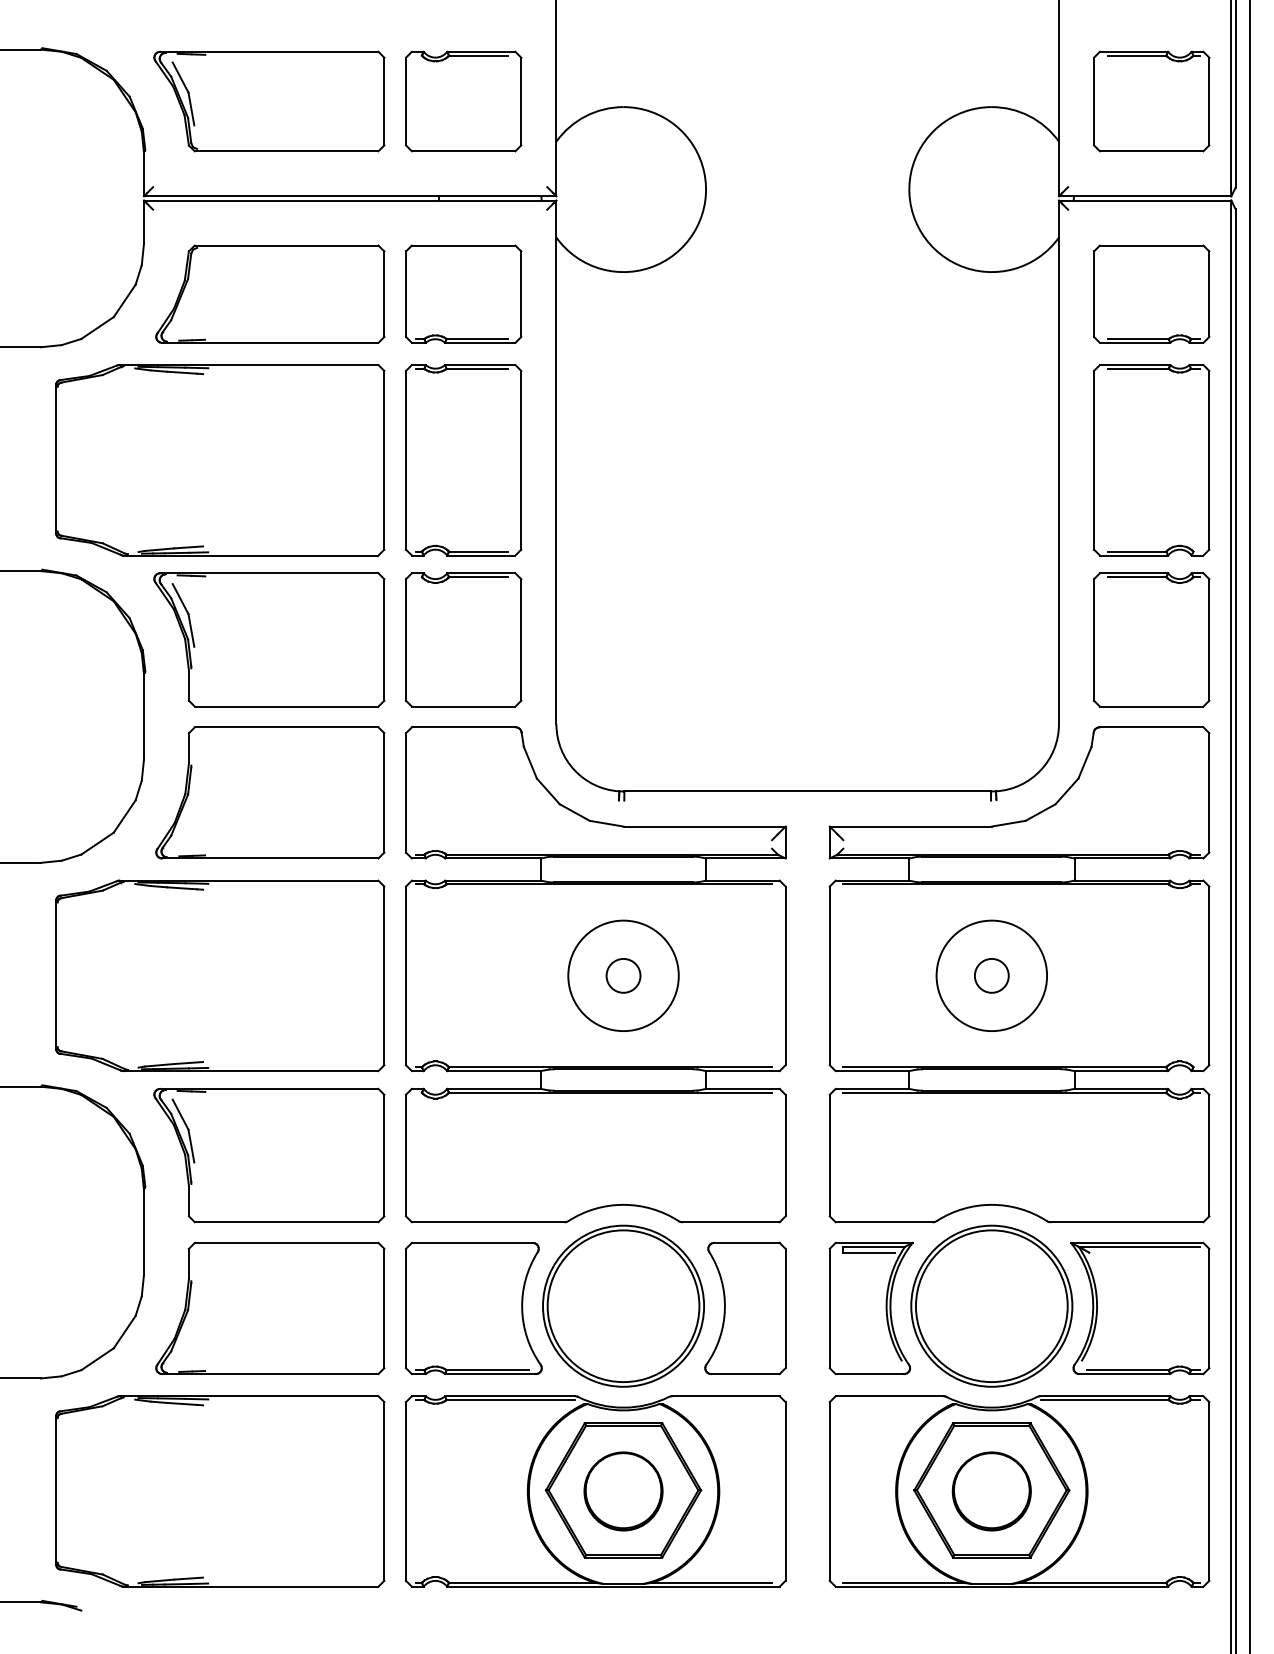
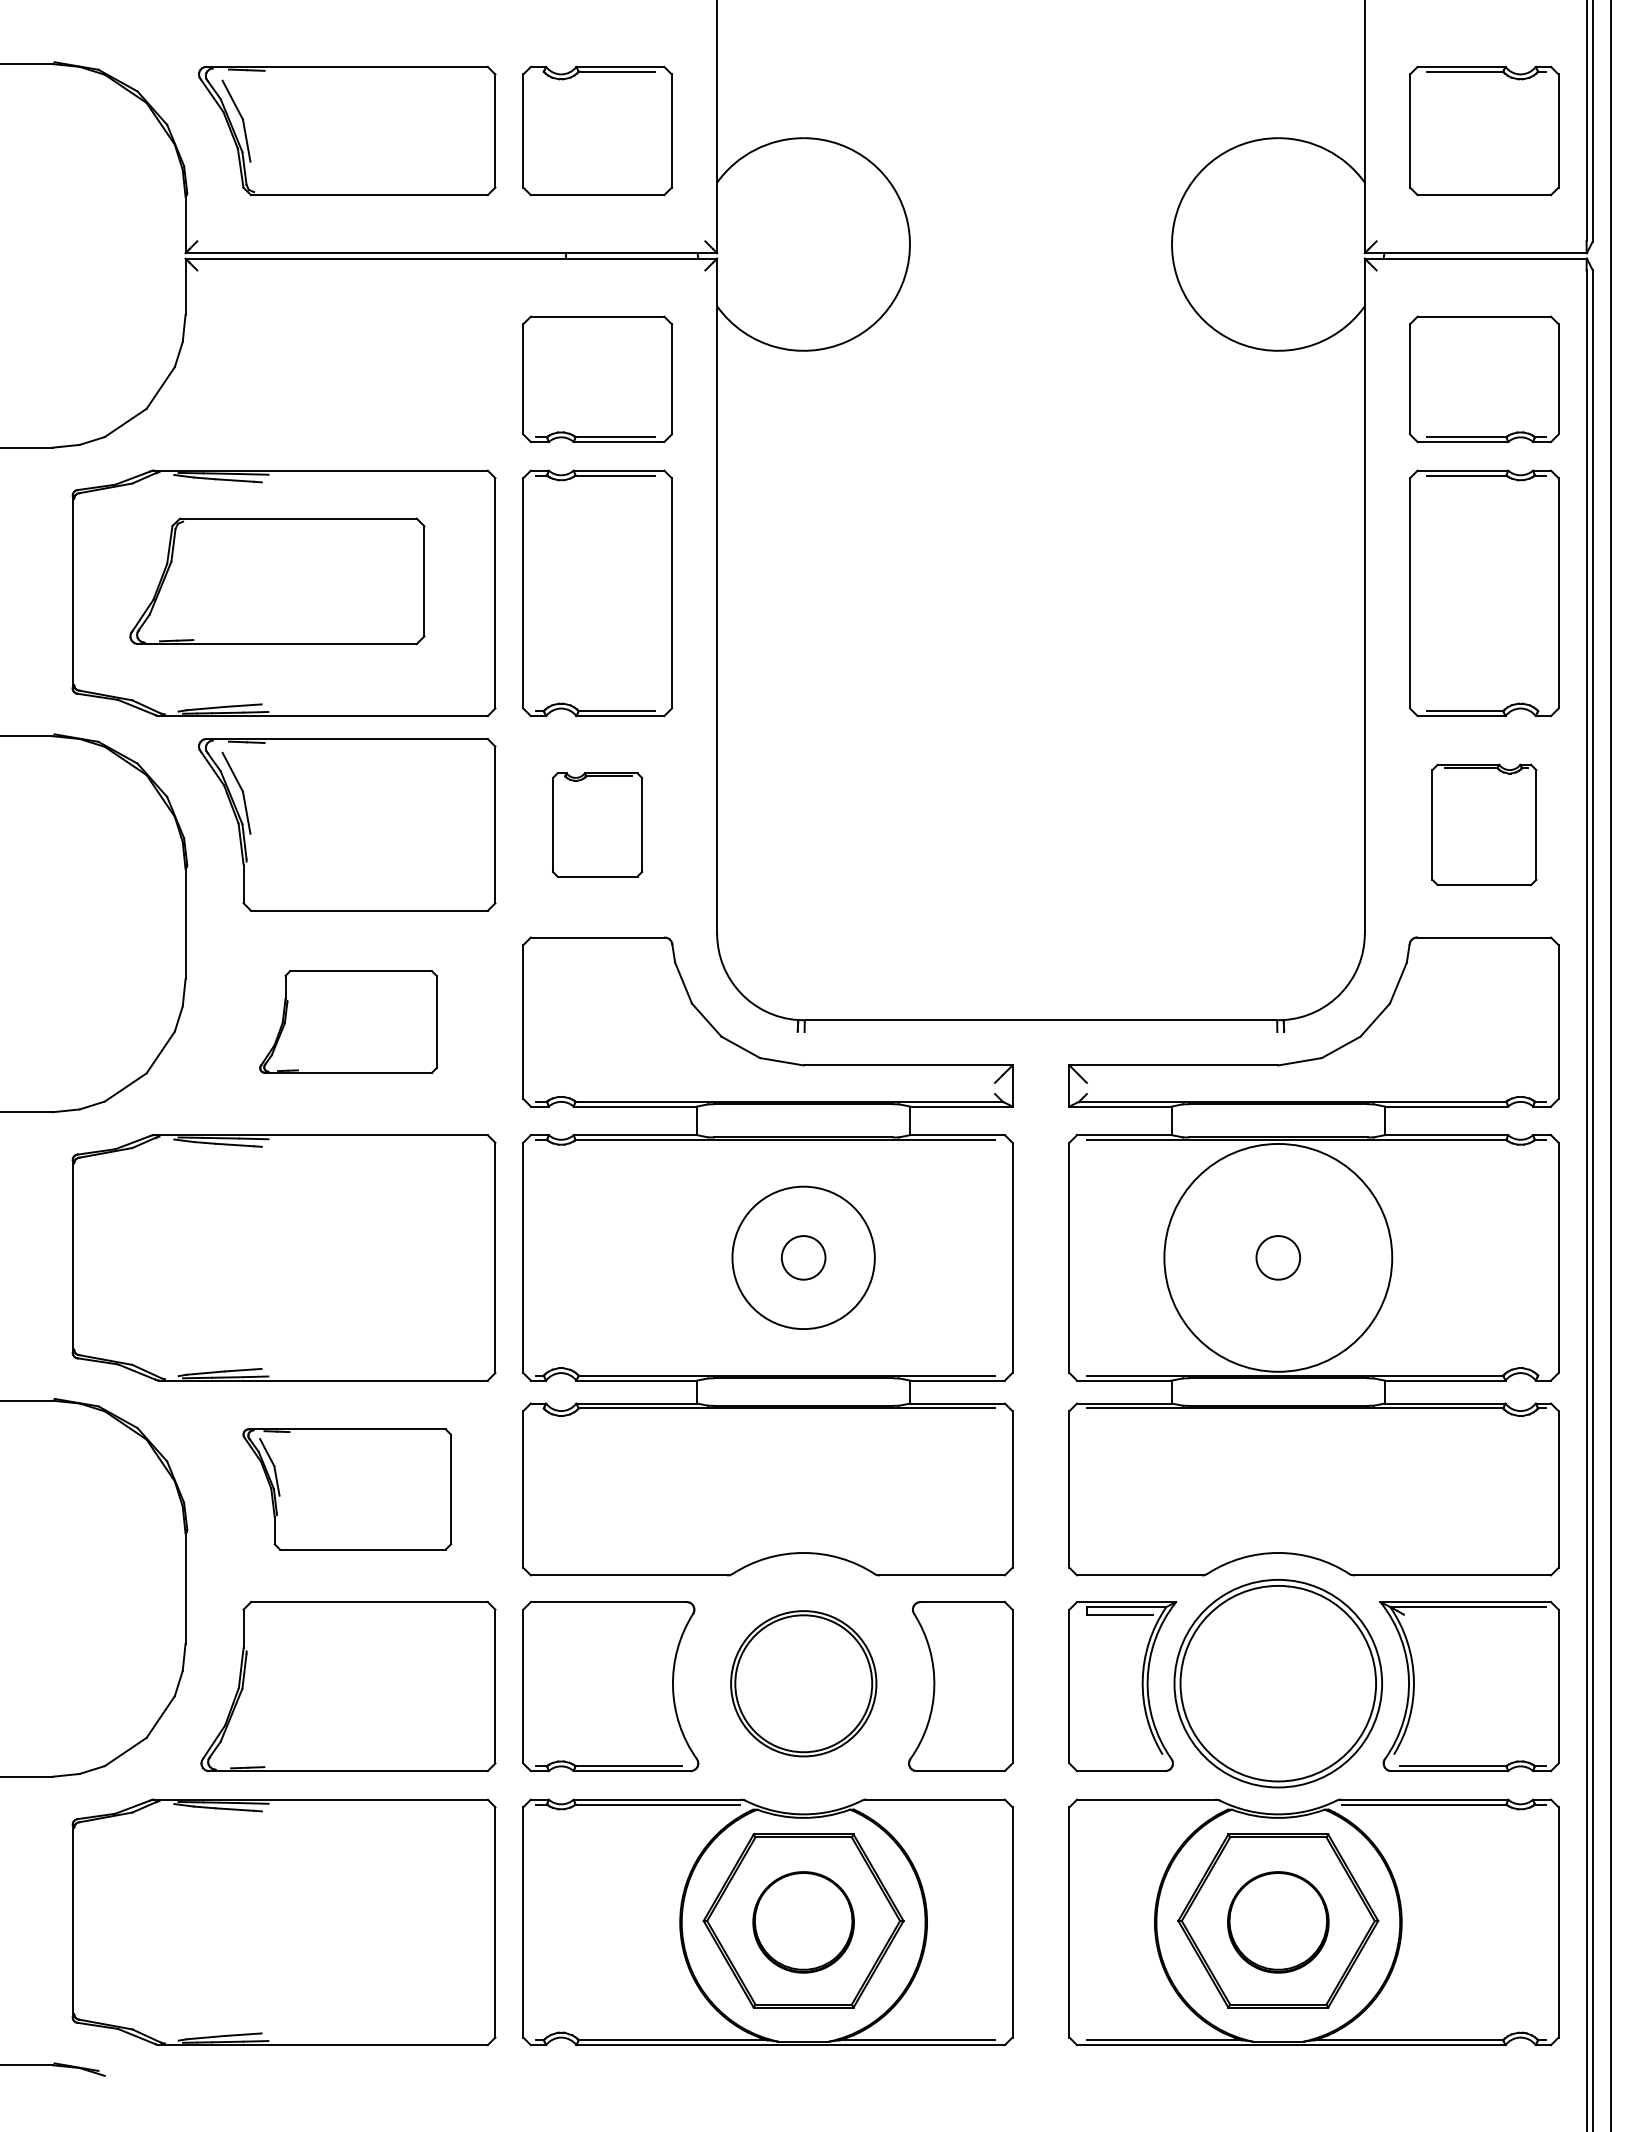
part: (270, 294) -> (277, 581), moved
part: (463, 639) -> (597, 824), size x0.6
part: (1151, 639) -> (1484, 824), size x0.7
part: (270, 792) -> (348, 1021), size x0.6
circle: (991, 975) -> (1278, 1257), size x1.6
part: (269, 1155) -> (347, 1489), size x0.7
part: (623, 1306) -> (803, 1683), size x0.7

